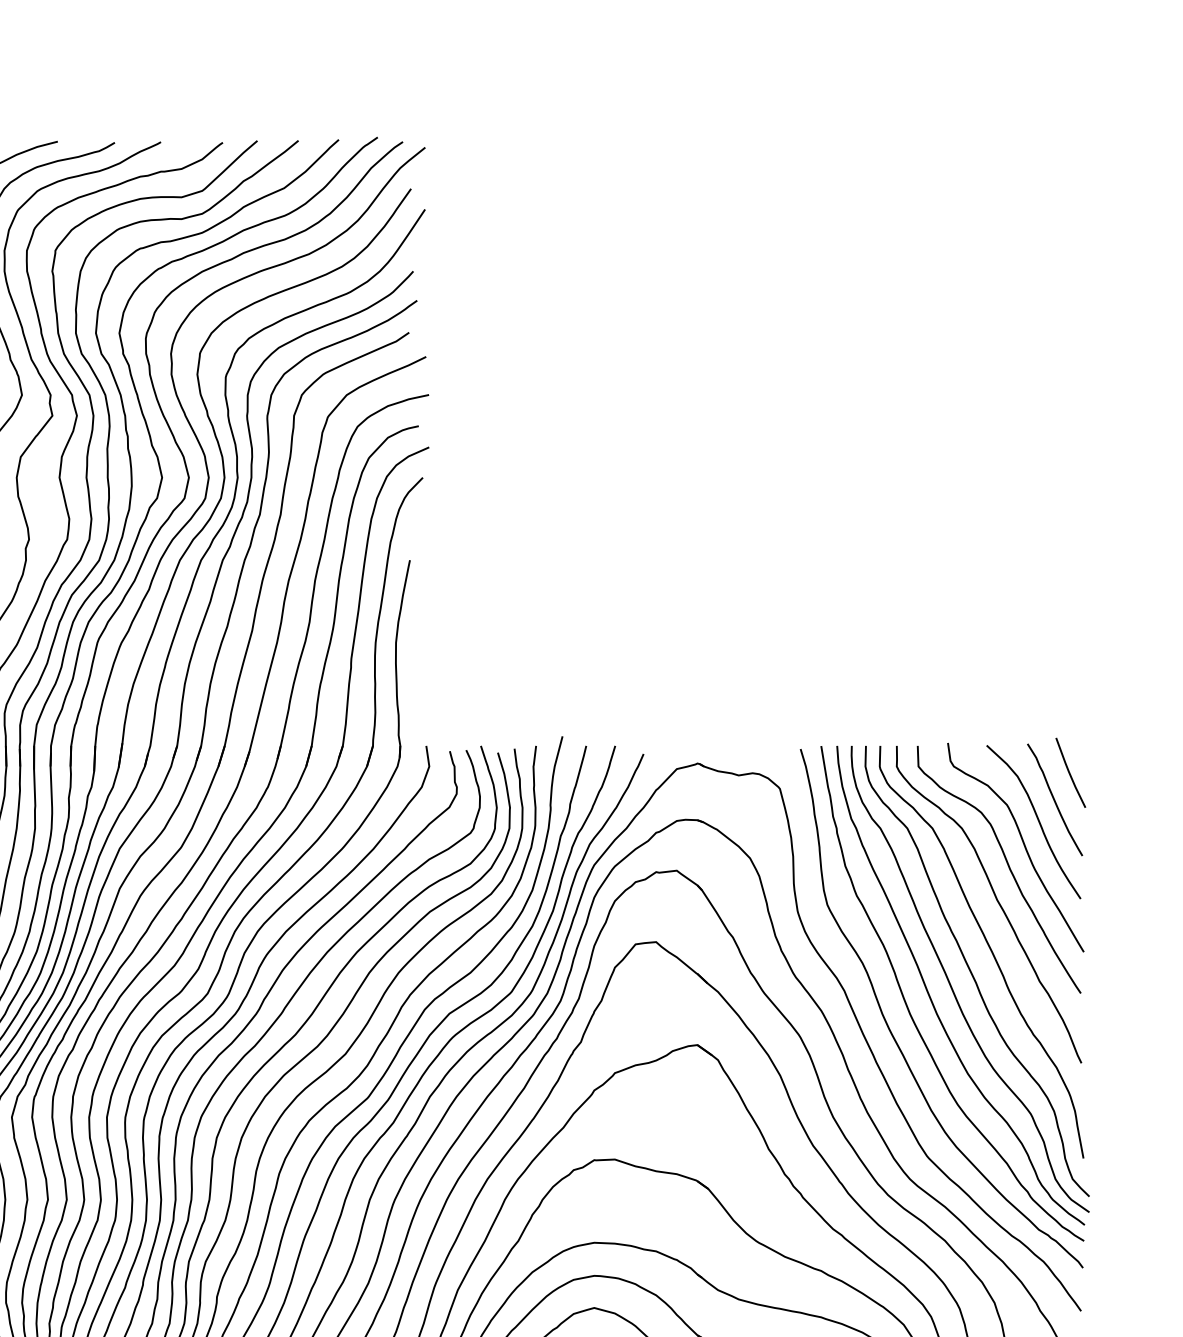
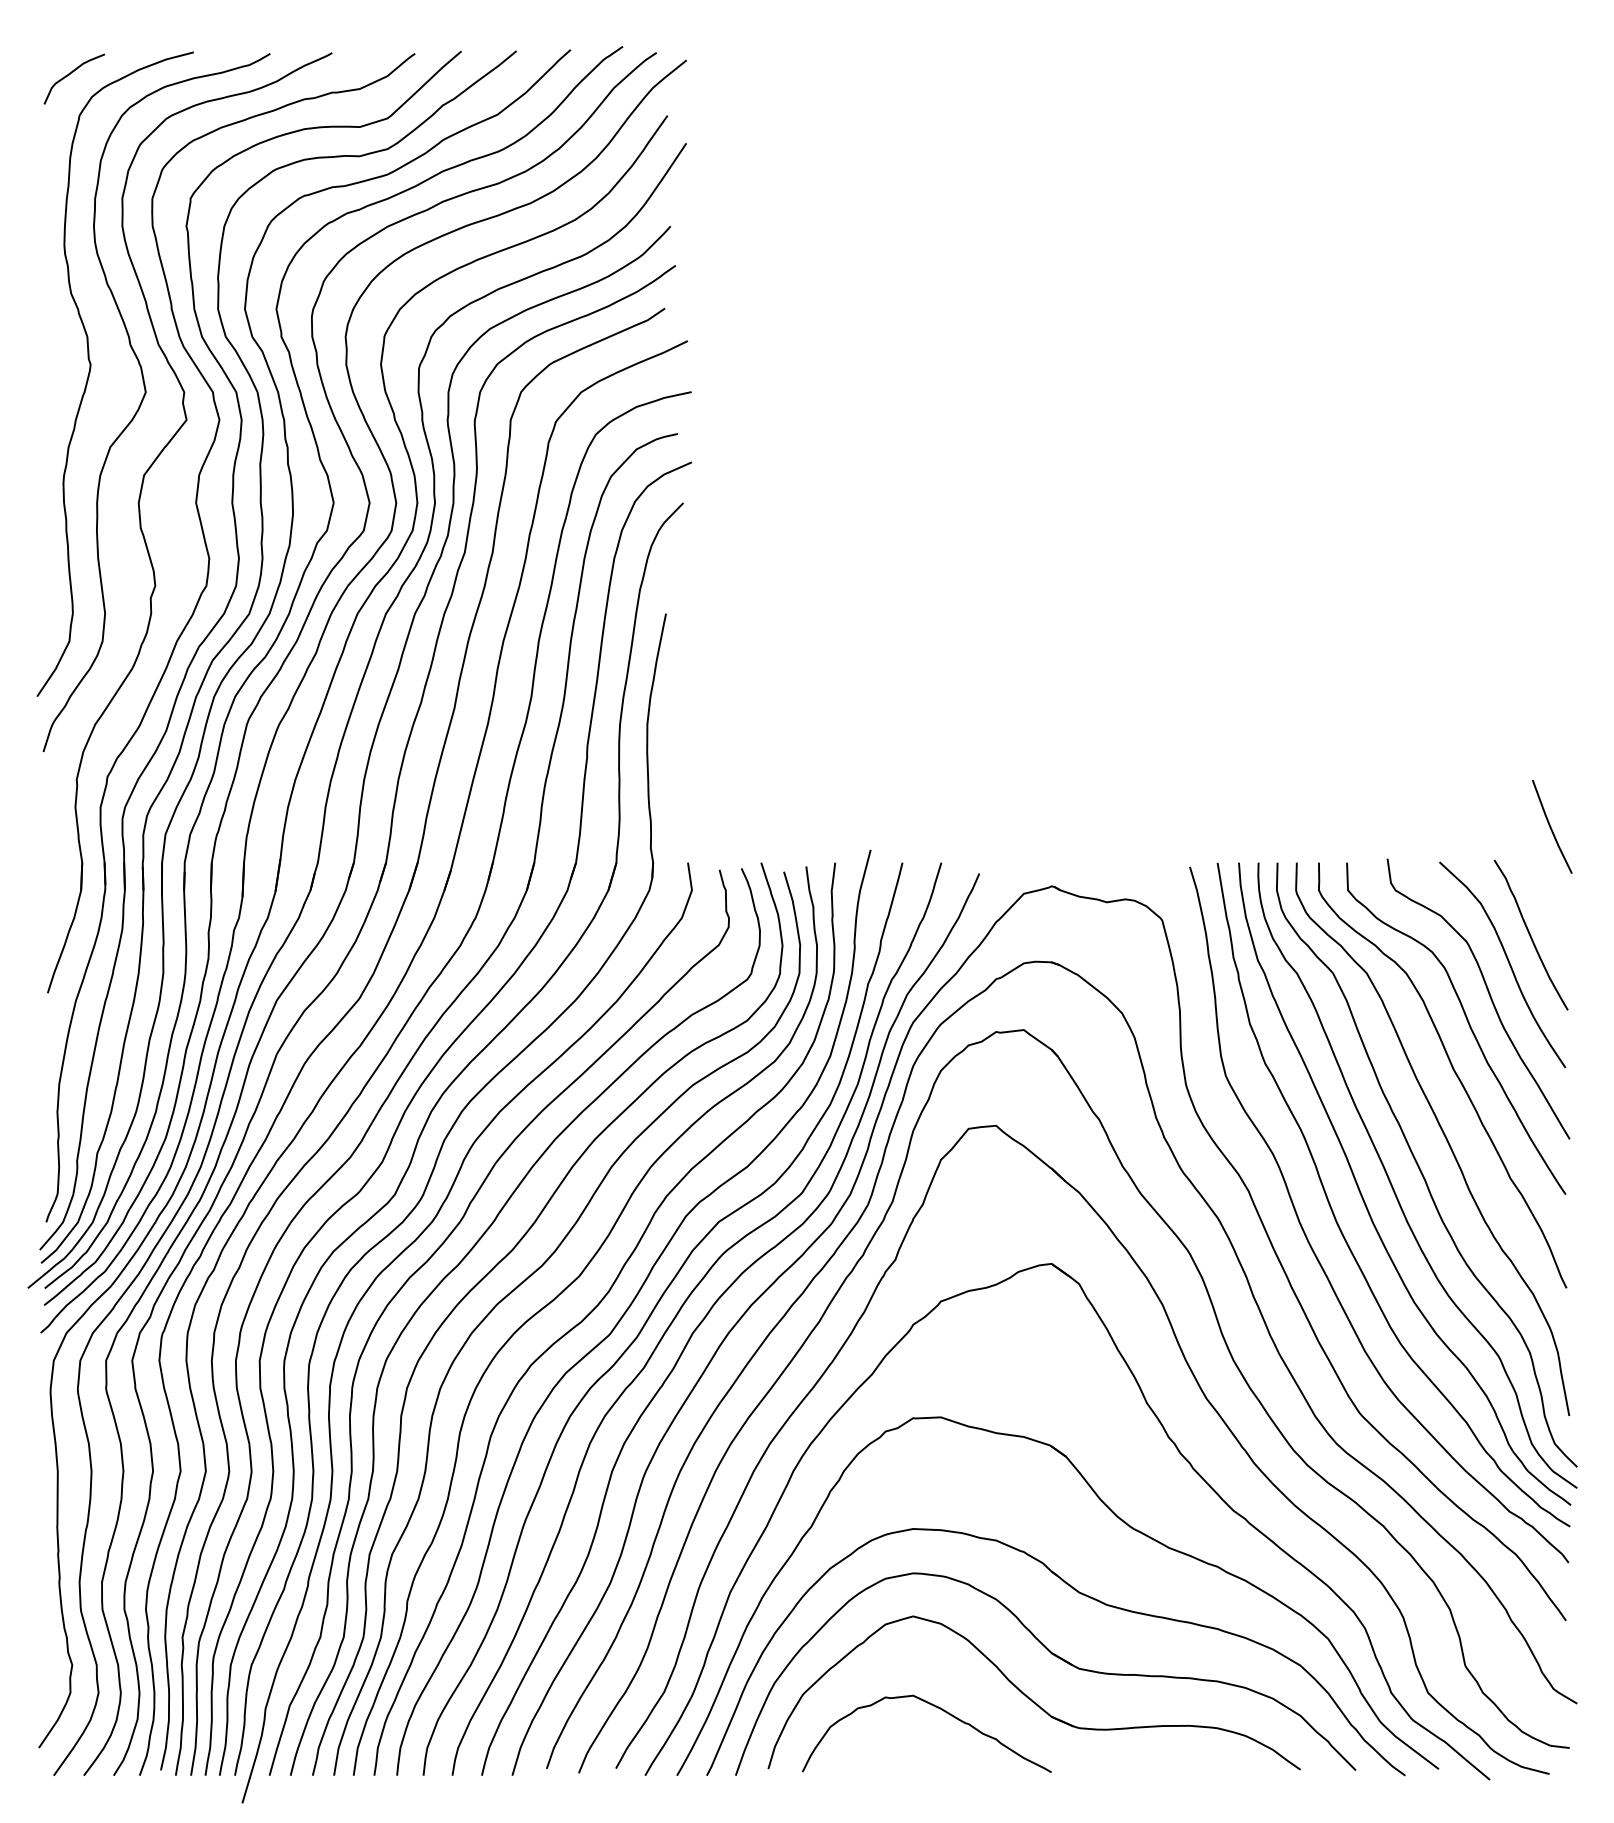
line: (1070, 772) -> (1551, 826), moved

